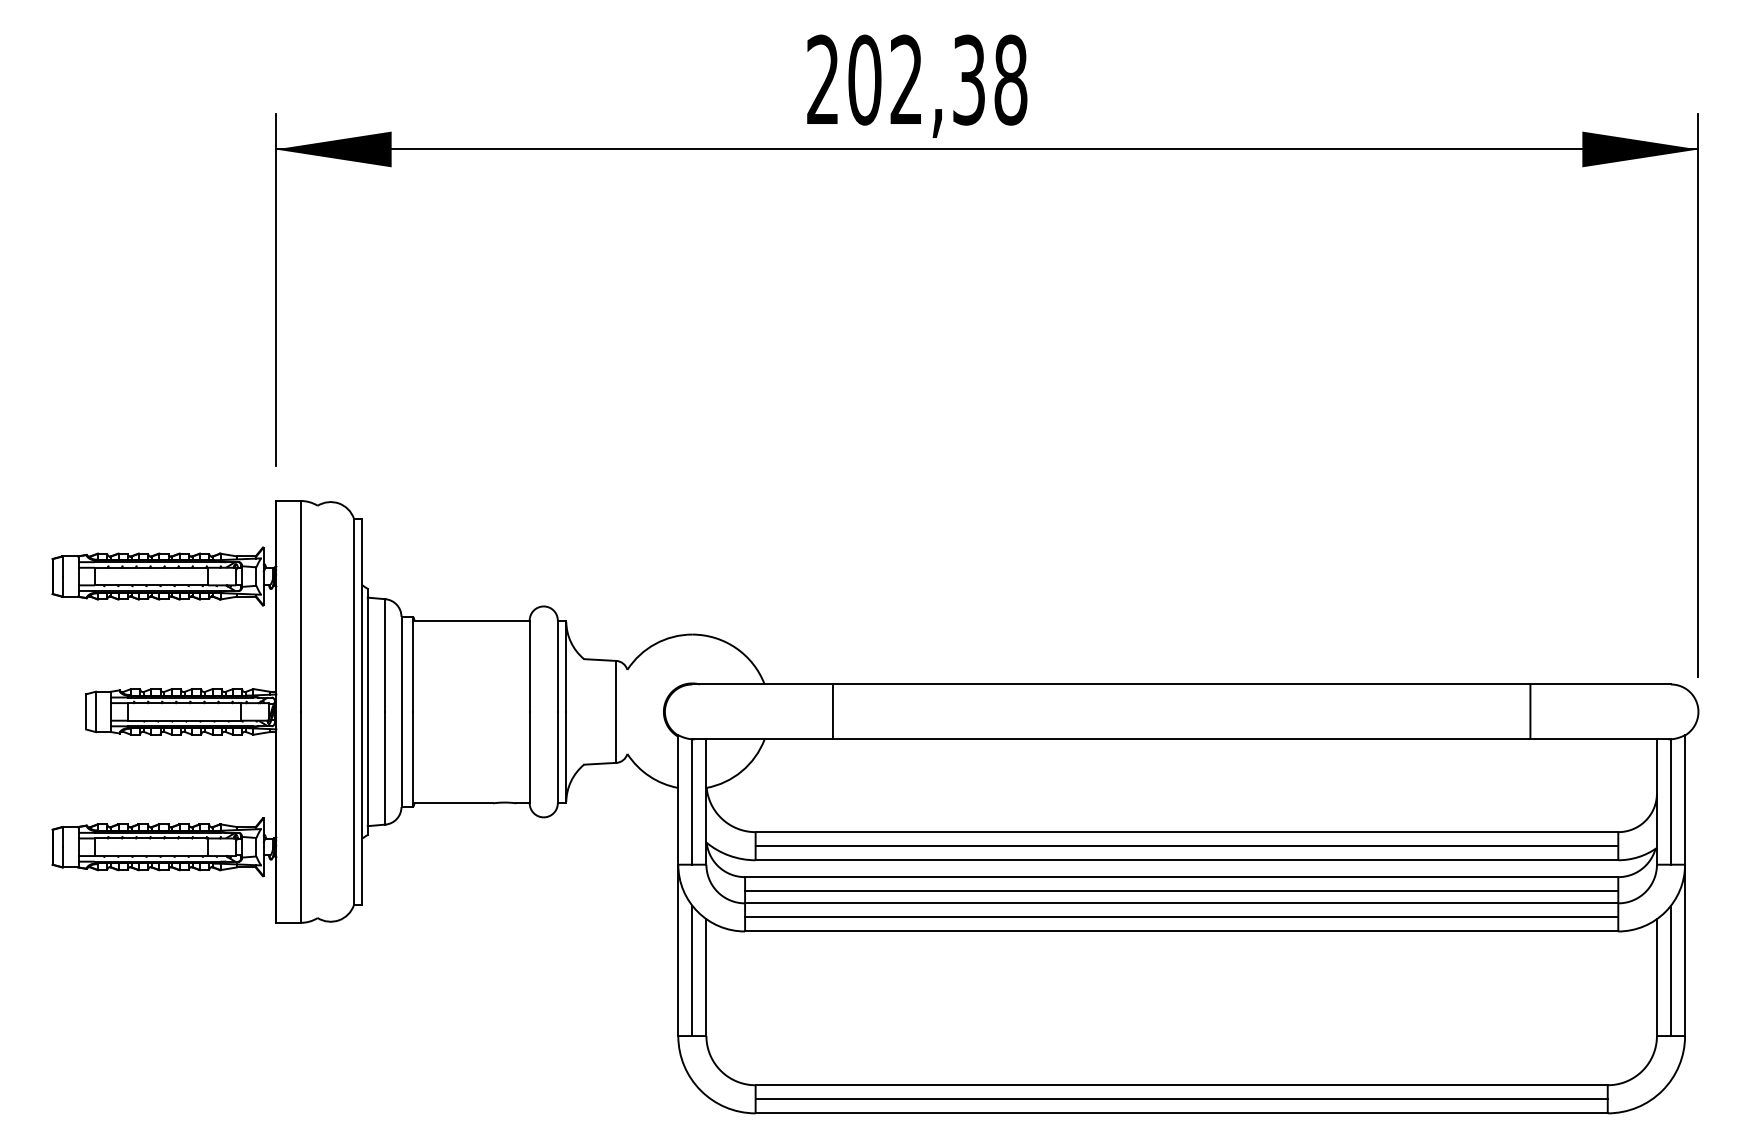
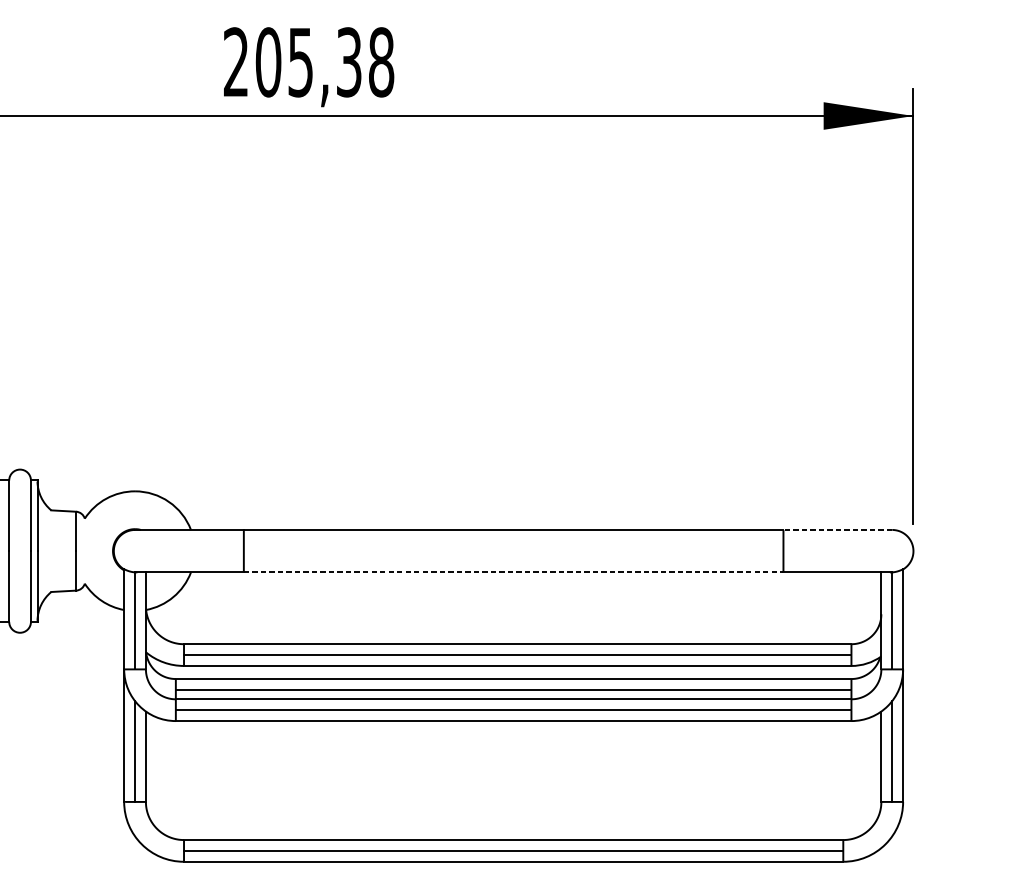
text: (905, 79) -> (299, 61), 202,38 -> 205,38
line: (1600, 684) -> (837, 529), solid -> dashed
line: (1181, 739) -> (513, 572), solid -> dashed

